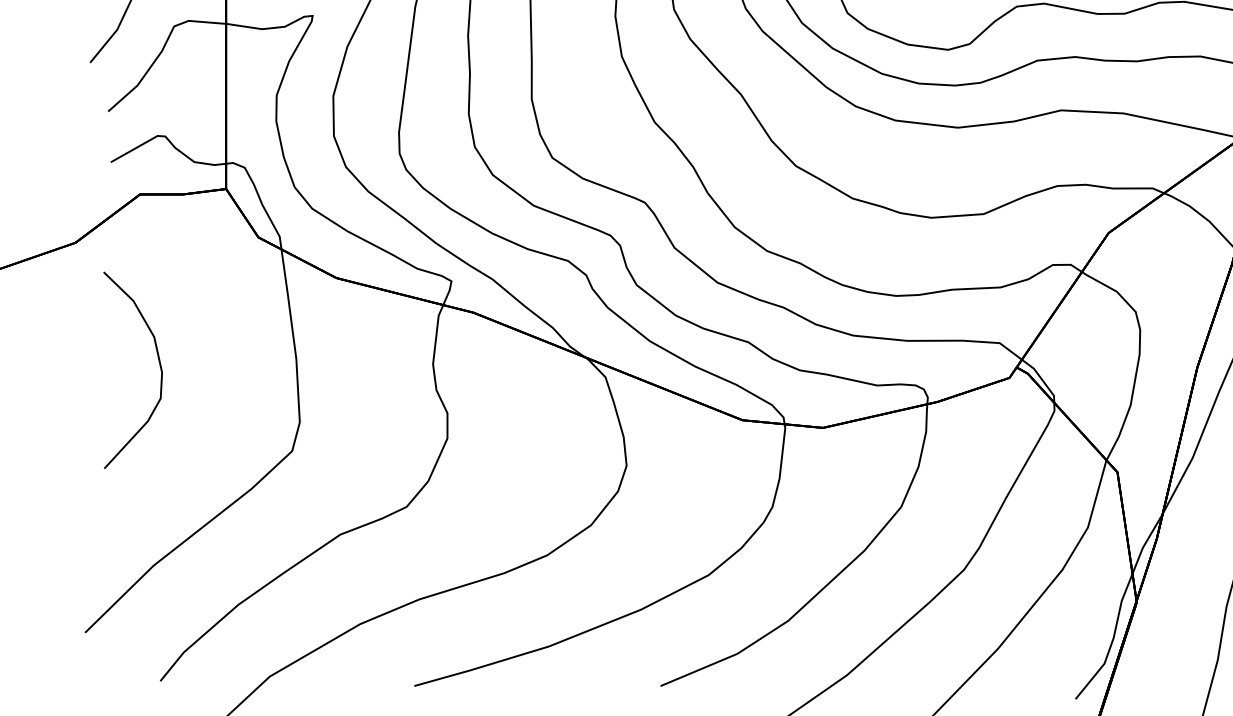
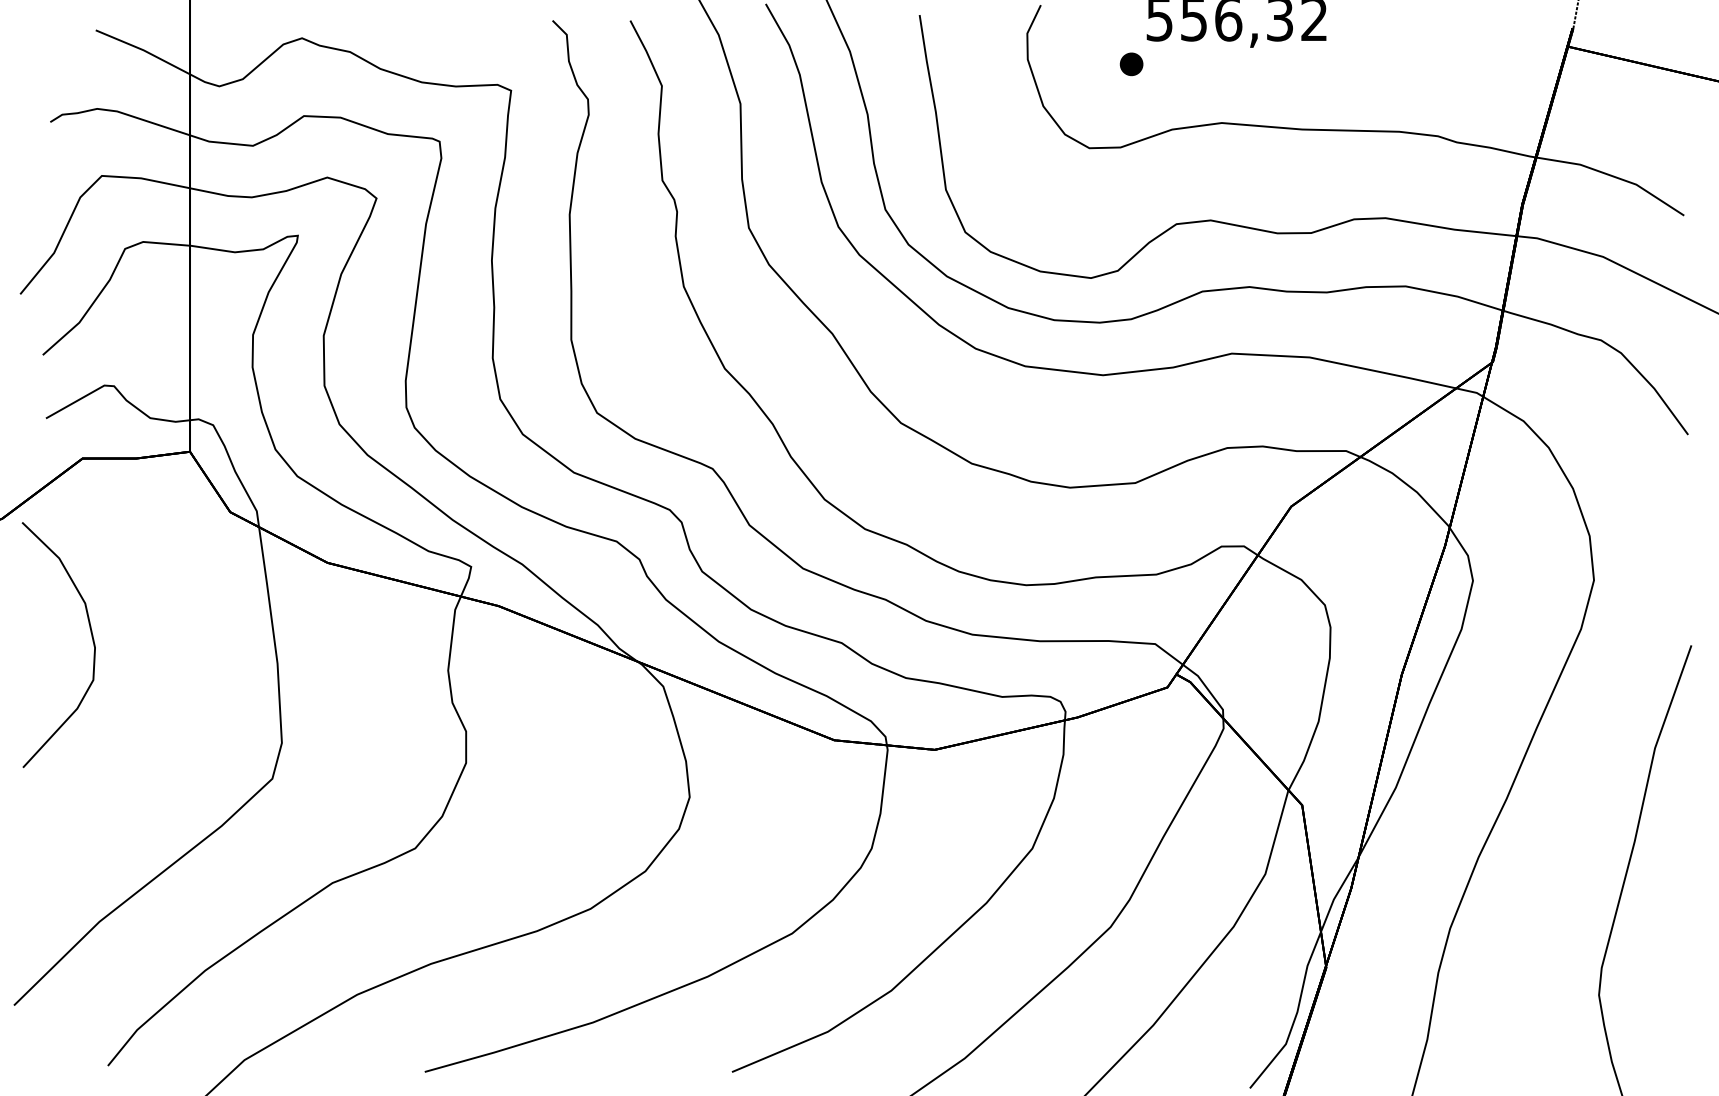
part: (159, 364) -> (91, 637), moved

